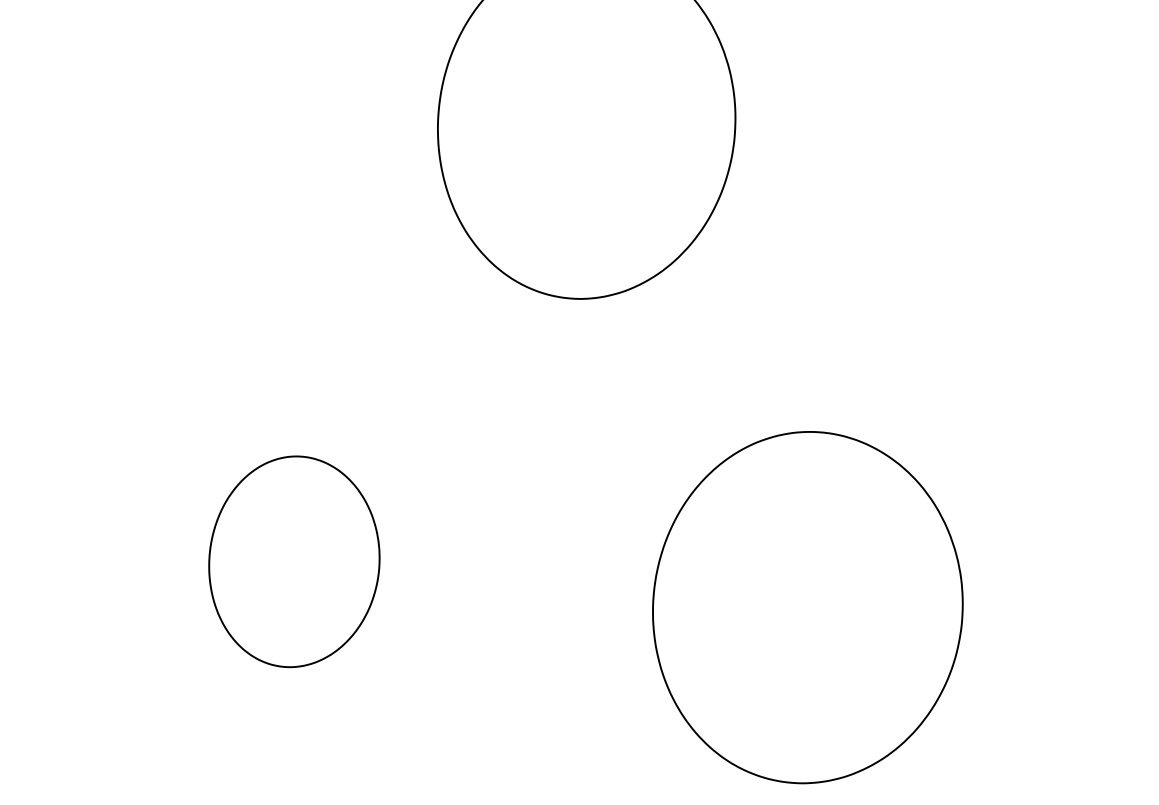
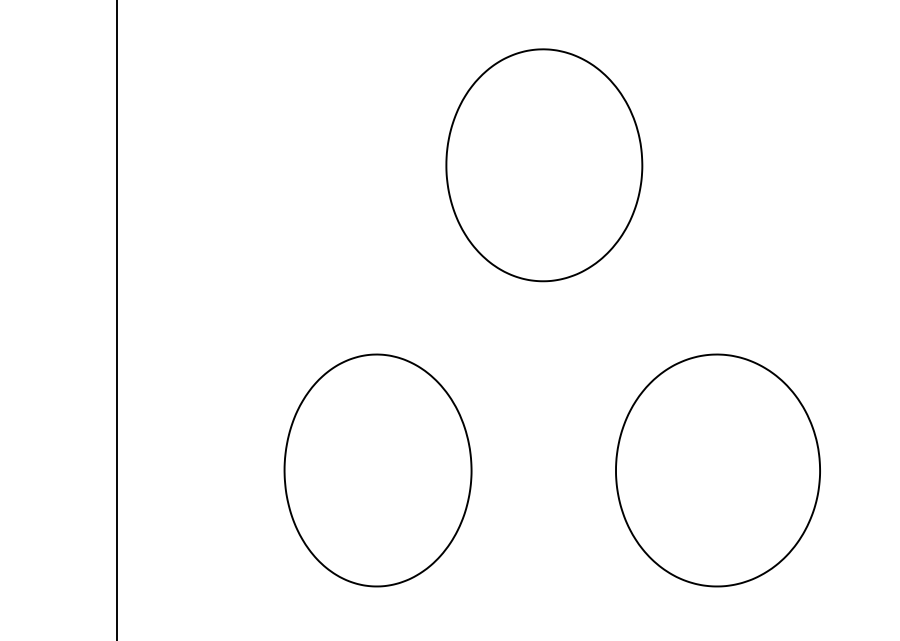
part: (293, 561) -> (377, 470), size x1.67

